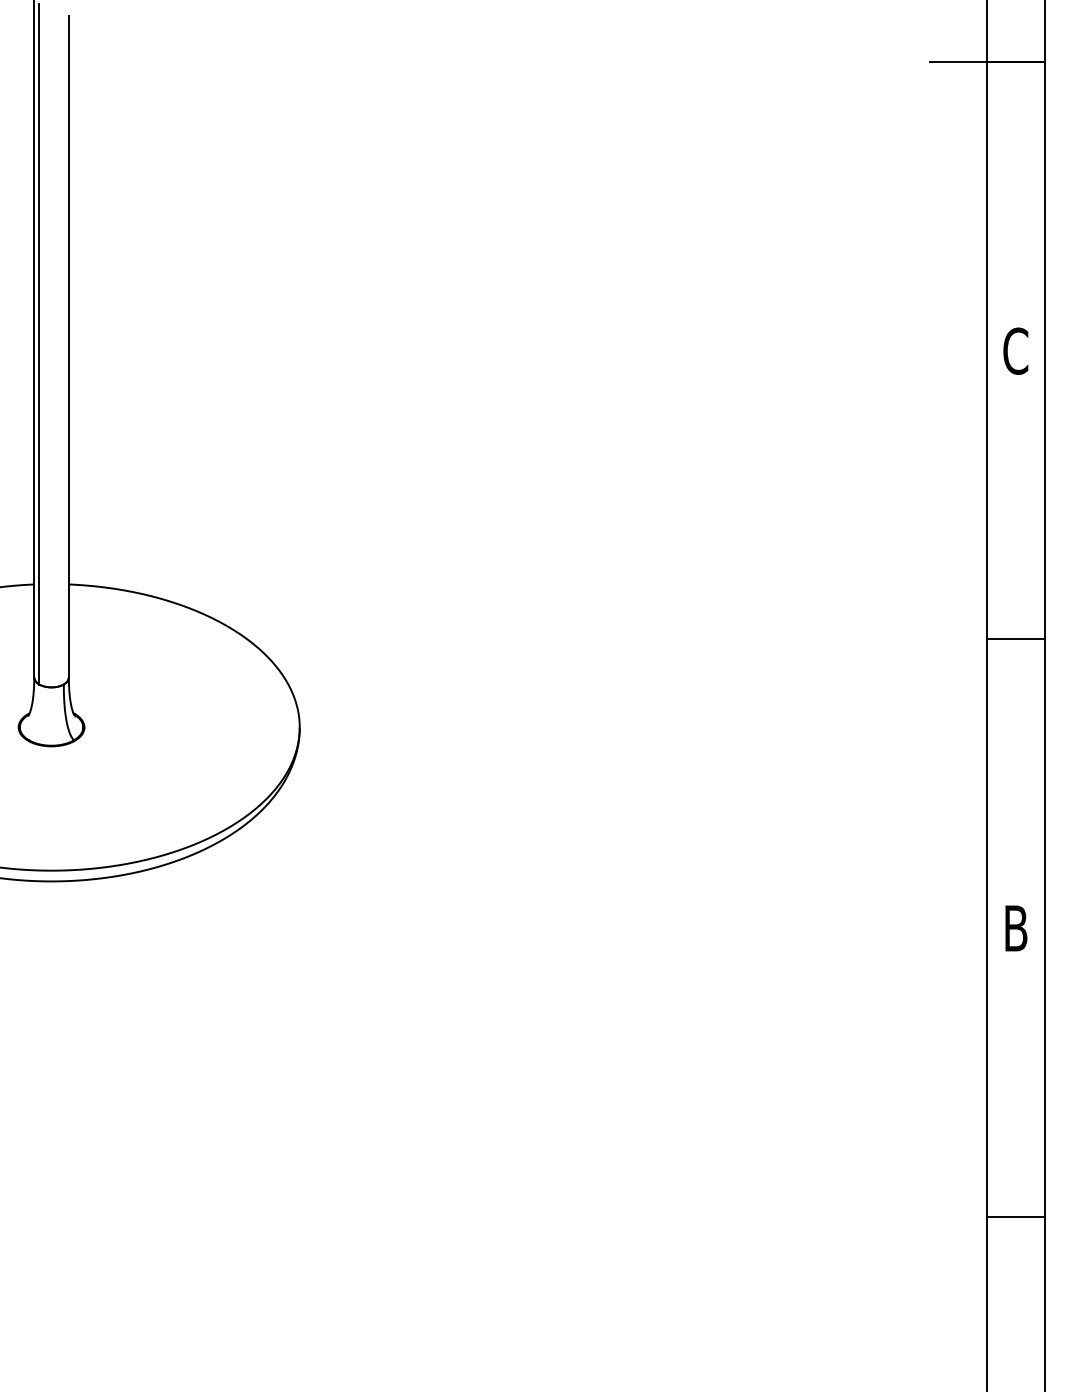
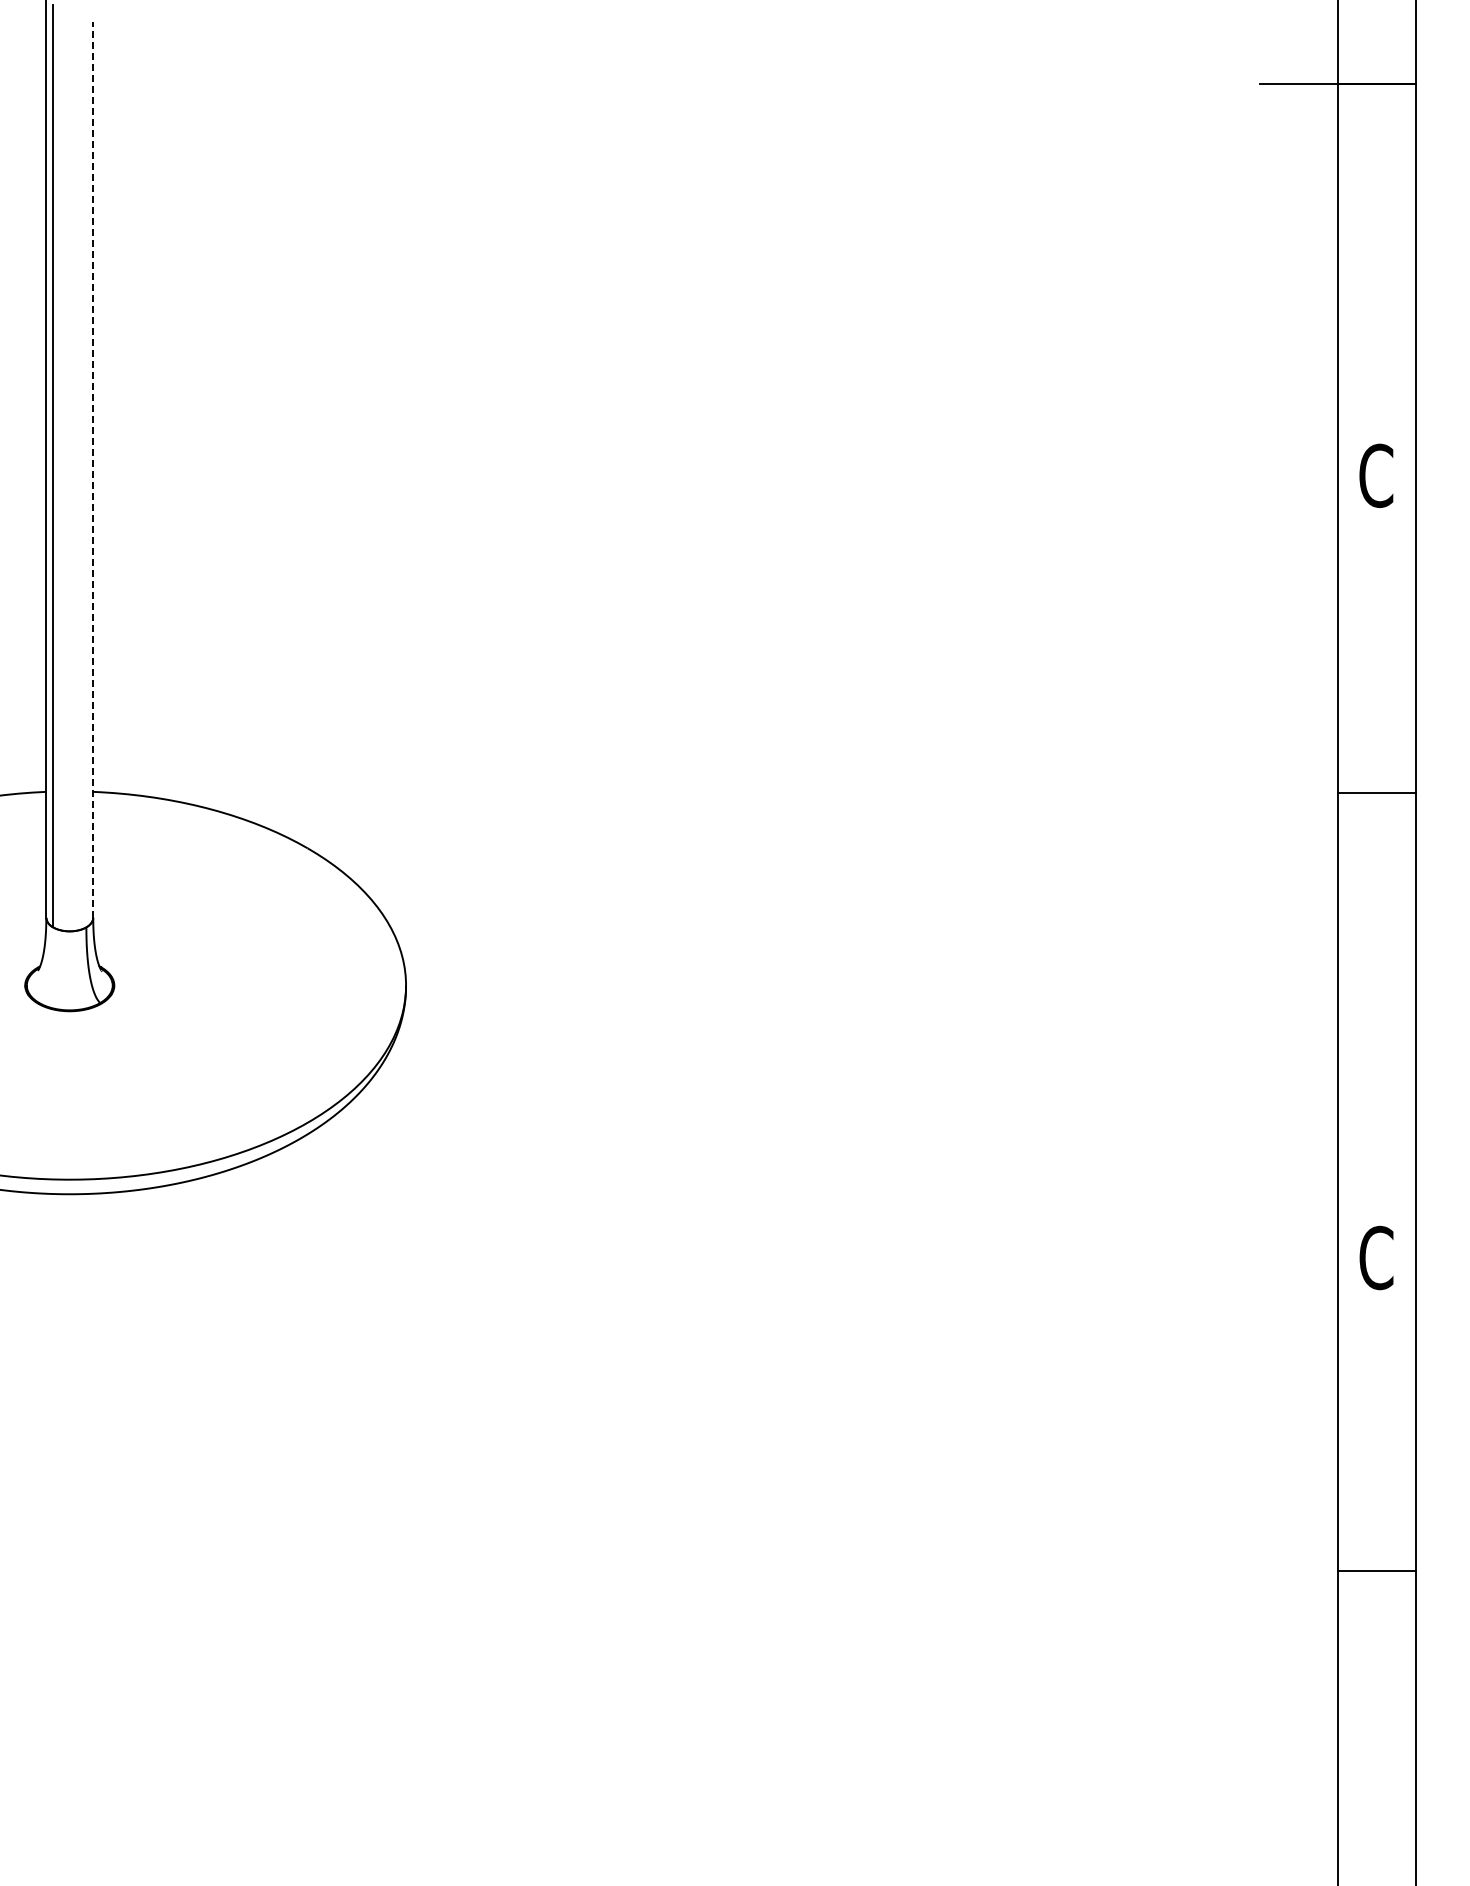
line: (69, 346) -> (93, 469), solid -> dashed
line: (1015, 639) -> (1376, 793), moved
text: (1015, 928) -> (1376, 1257), B -> C
line: (1015, 1216) -> (1376, 1571), moved

